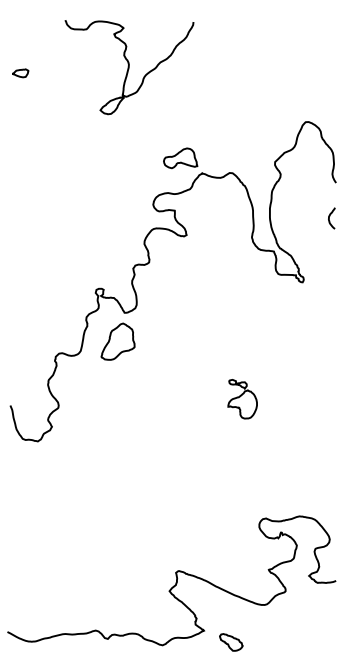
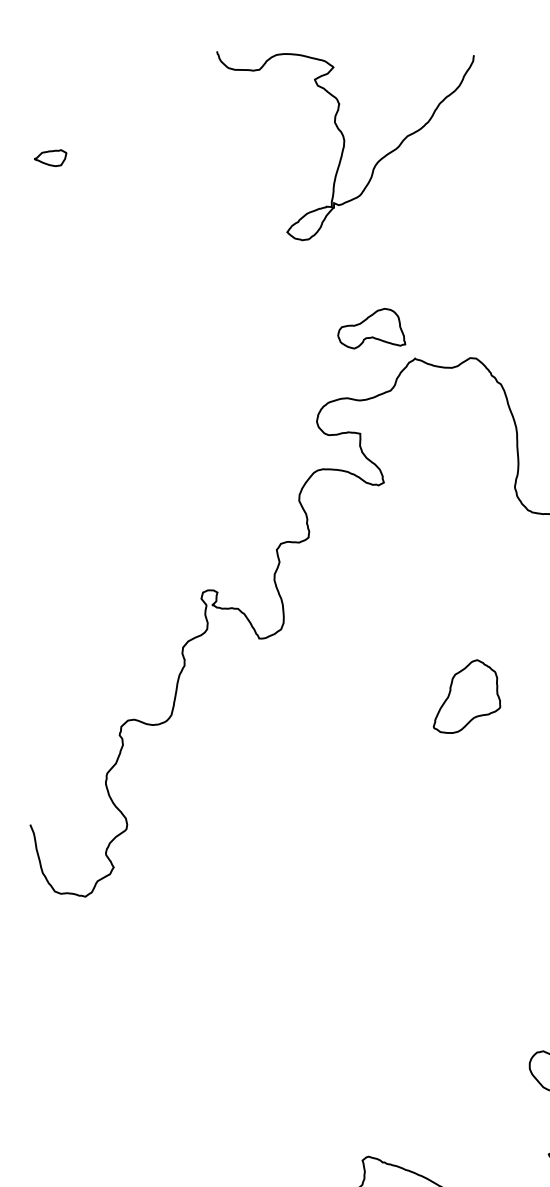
curve: (129, 67) -> (345, 146), moved
part: (117, 341) -> (465, 696), moved
part: (242, 399) -> (495, 812), removed

